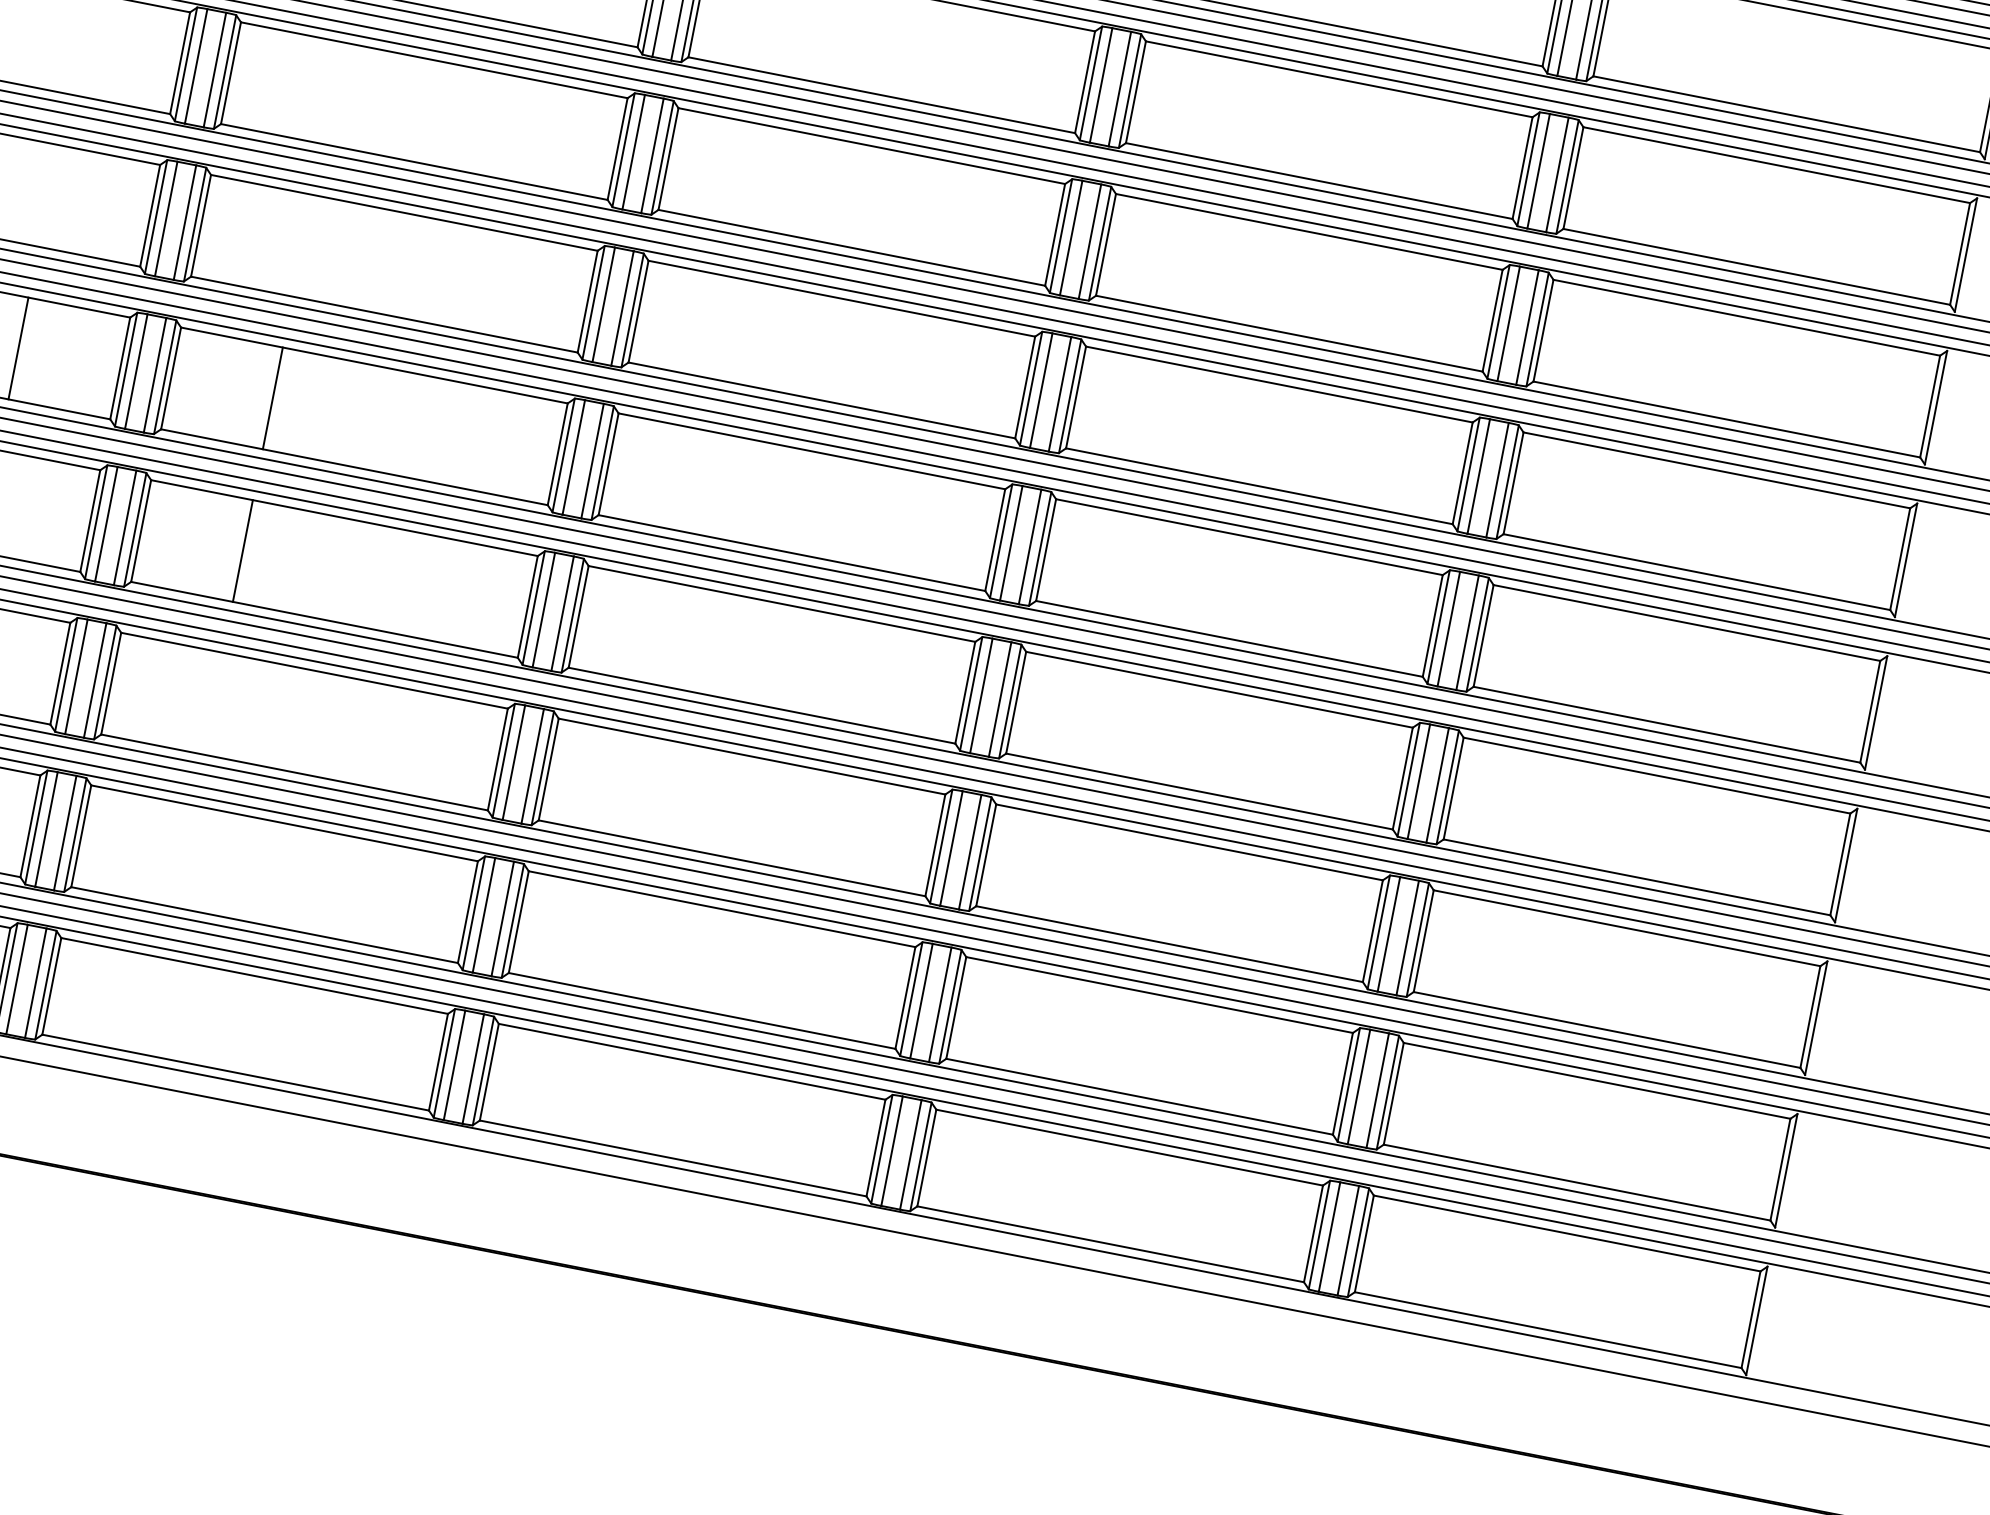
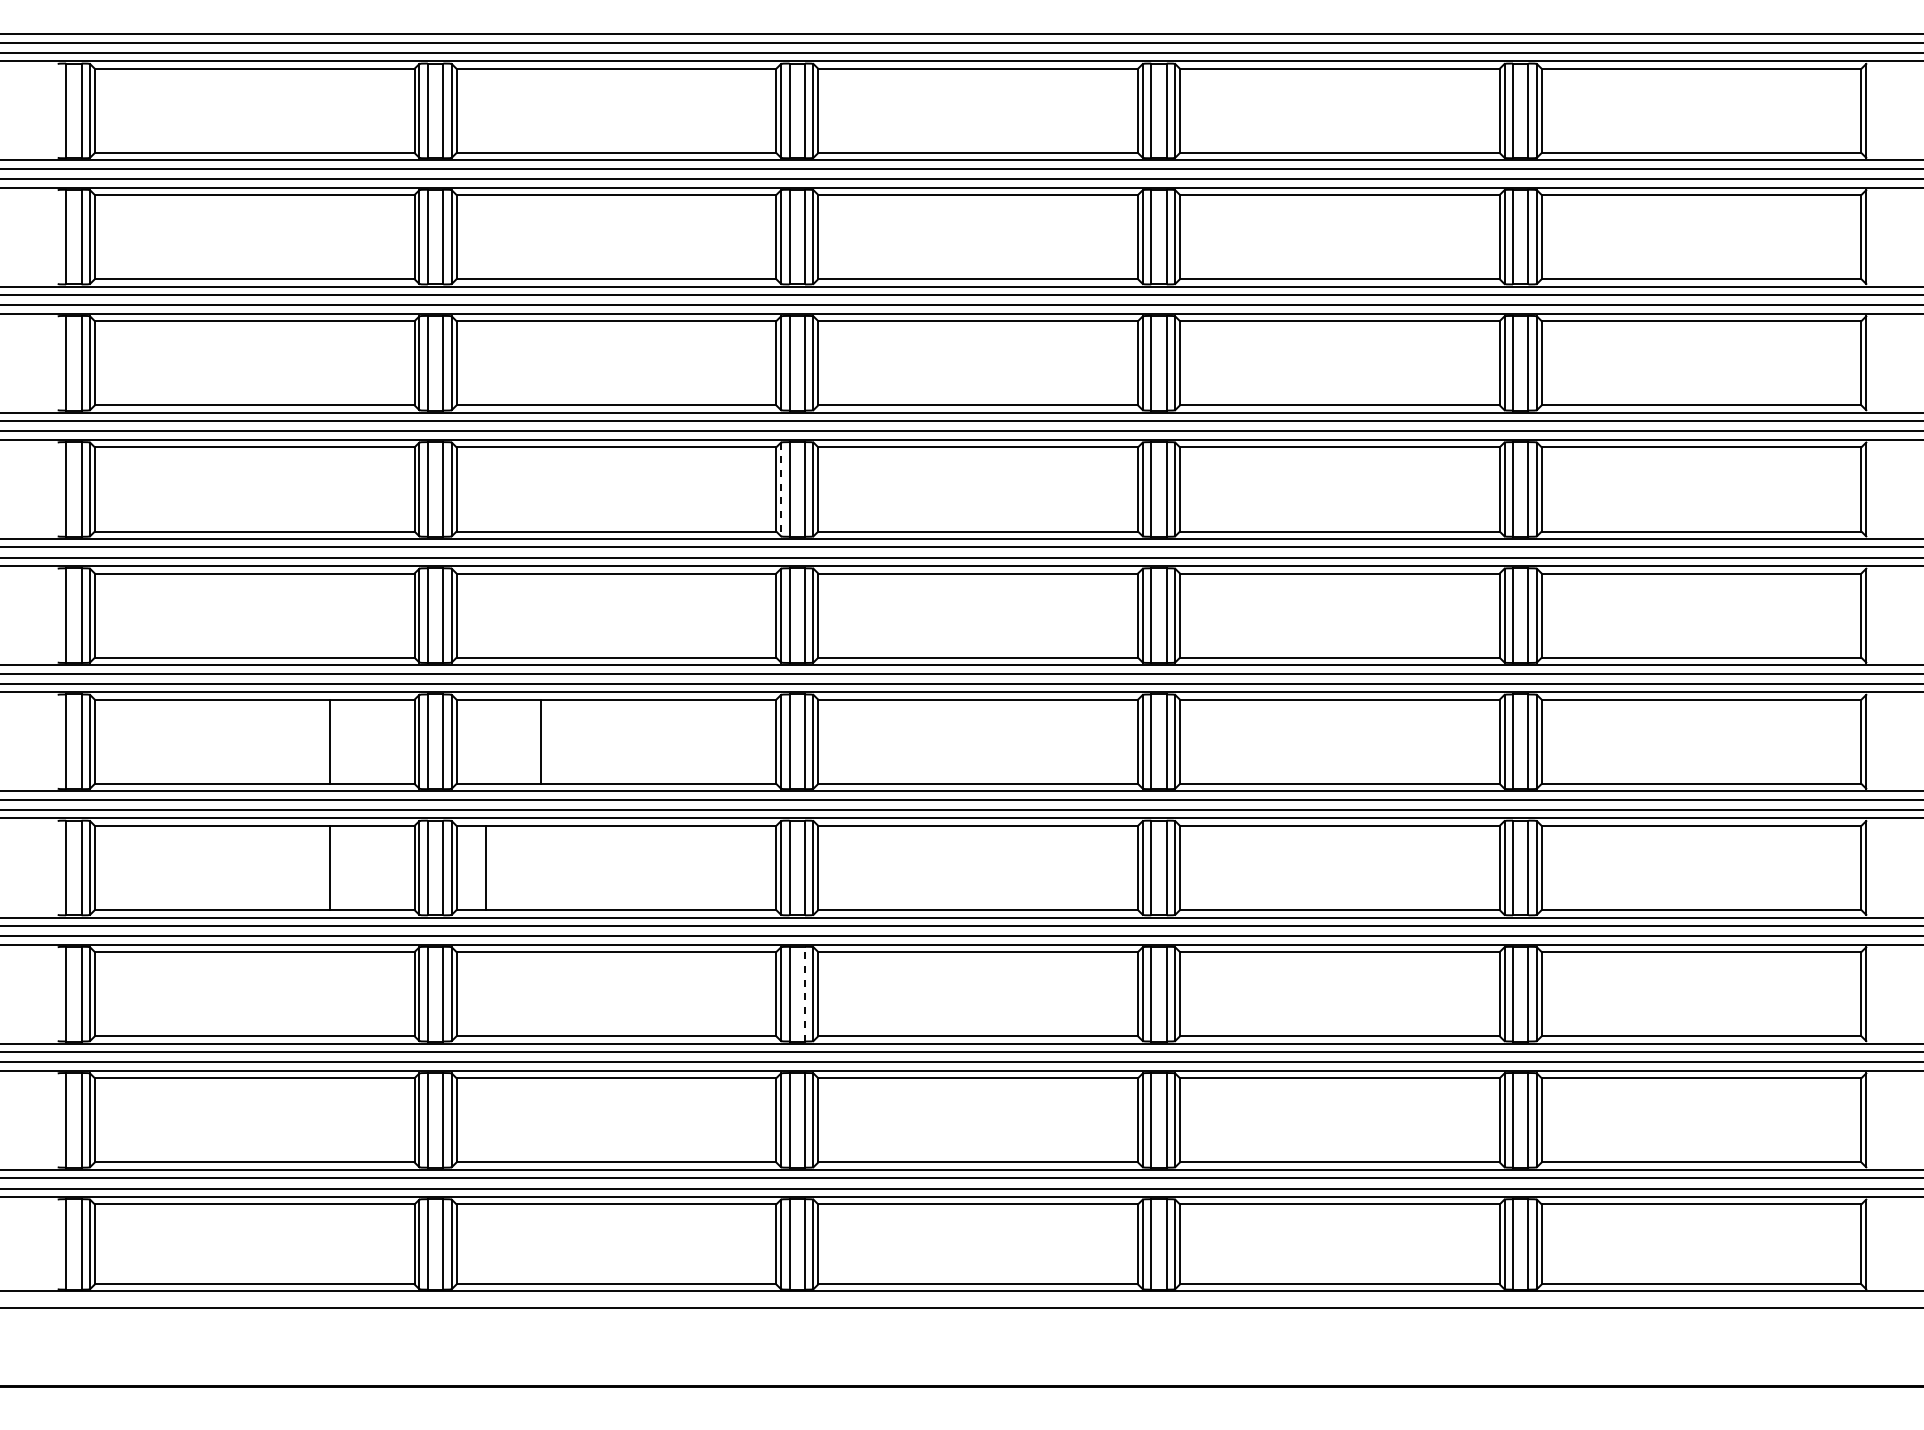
line: (623, 150) -> (781, 489), solid -> dashed
line: (242, 550) -> (485, 867), moved
line: (533, 765) -> (805, 993), solid -> dashed

